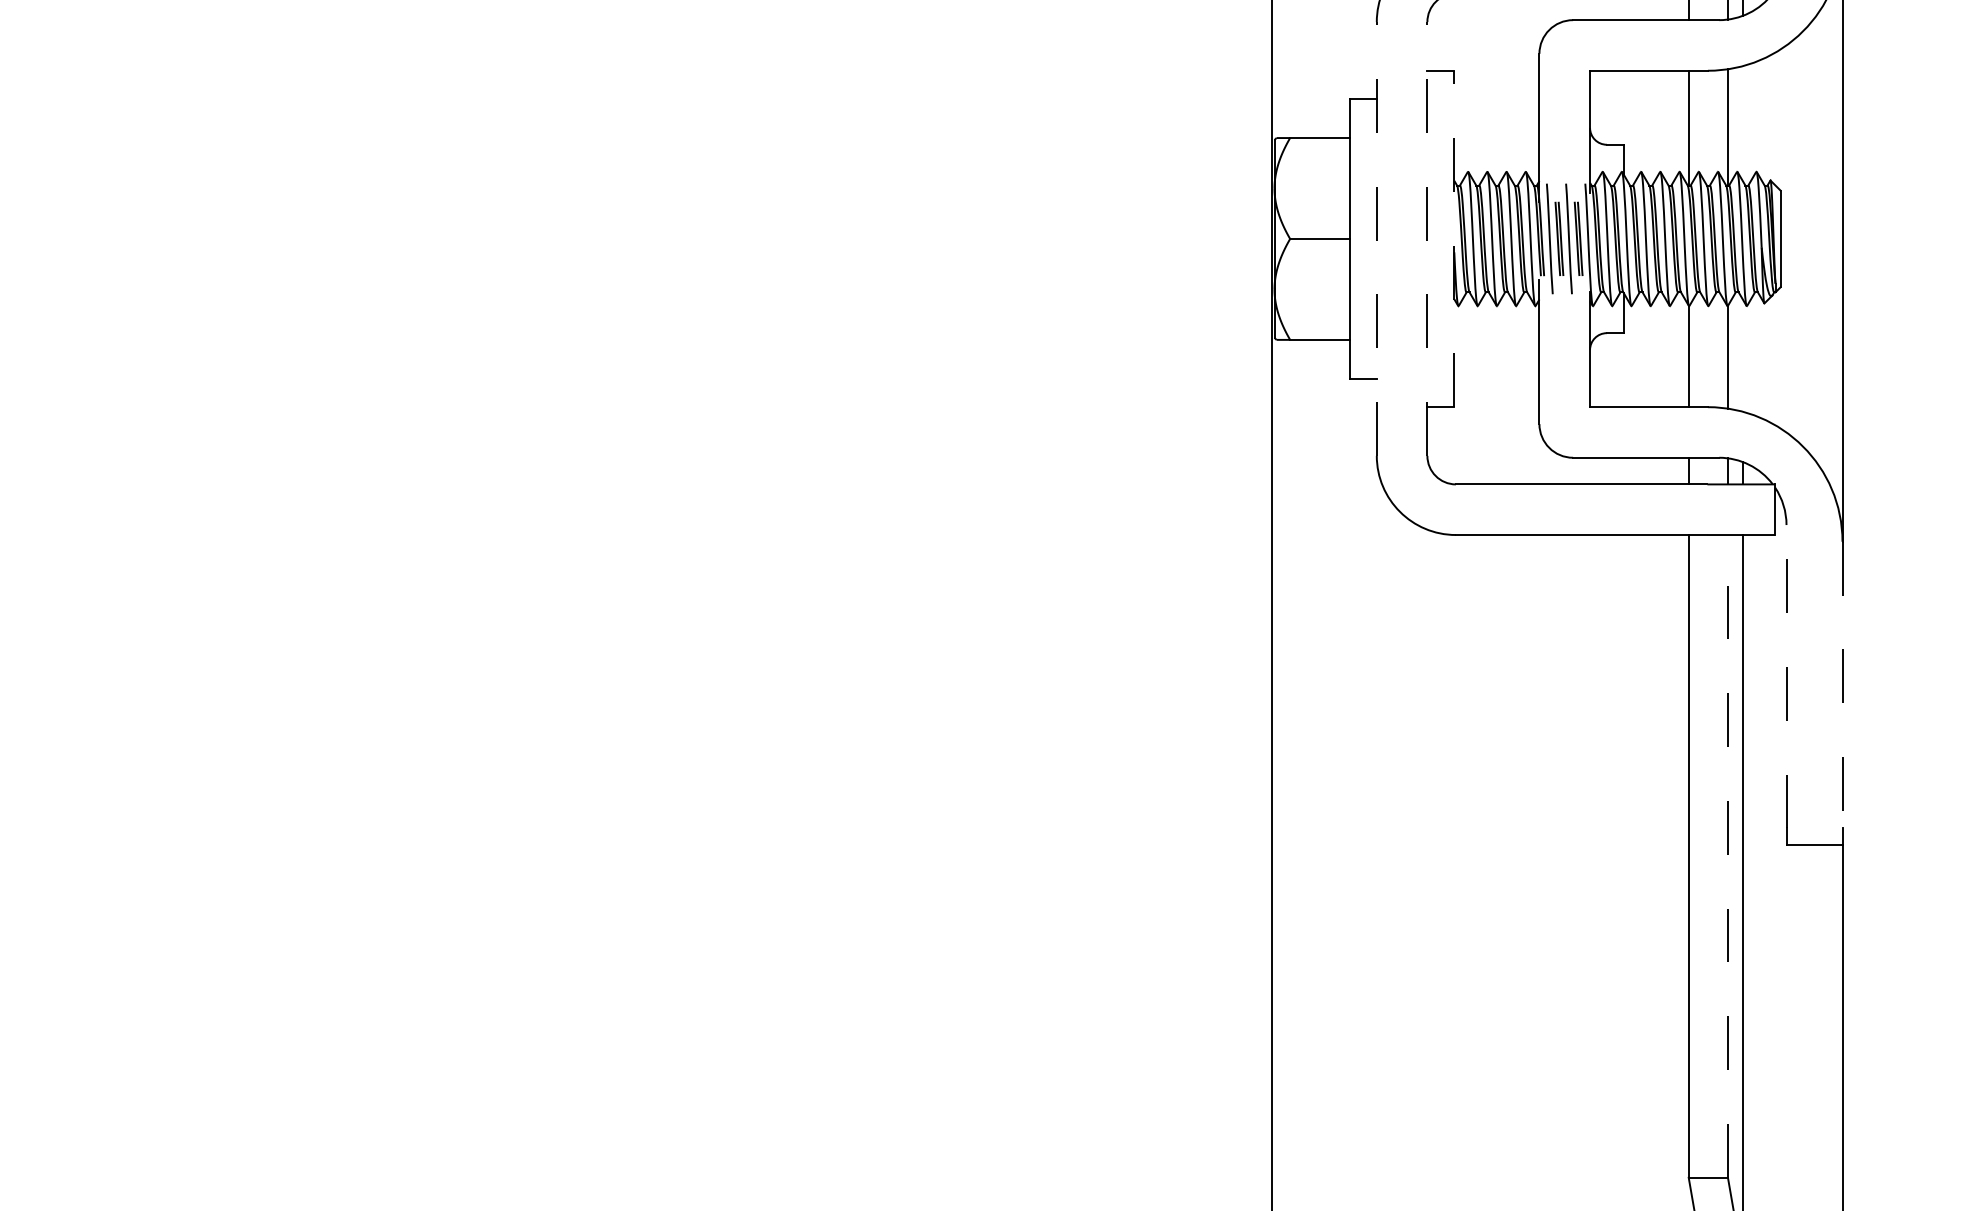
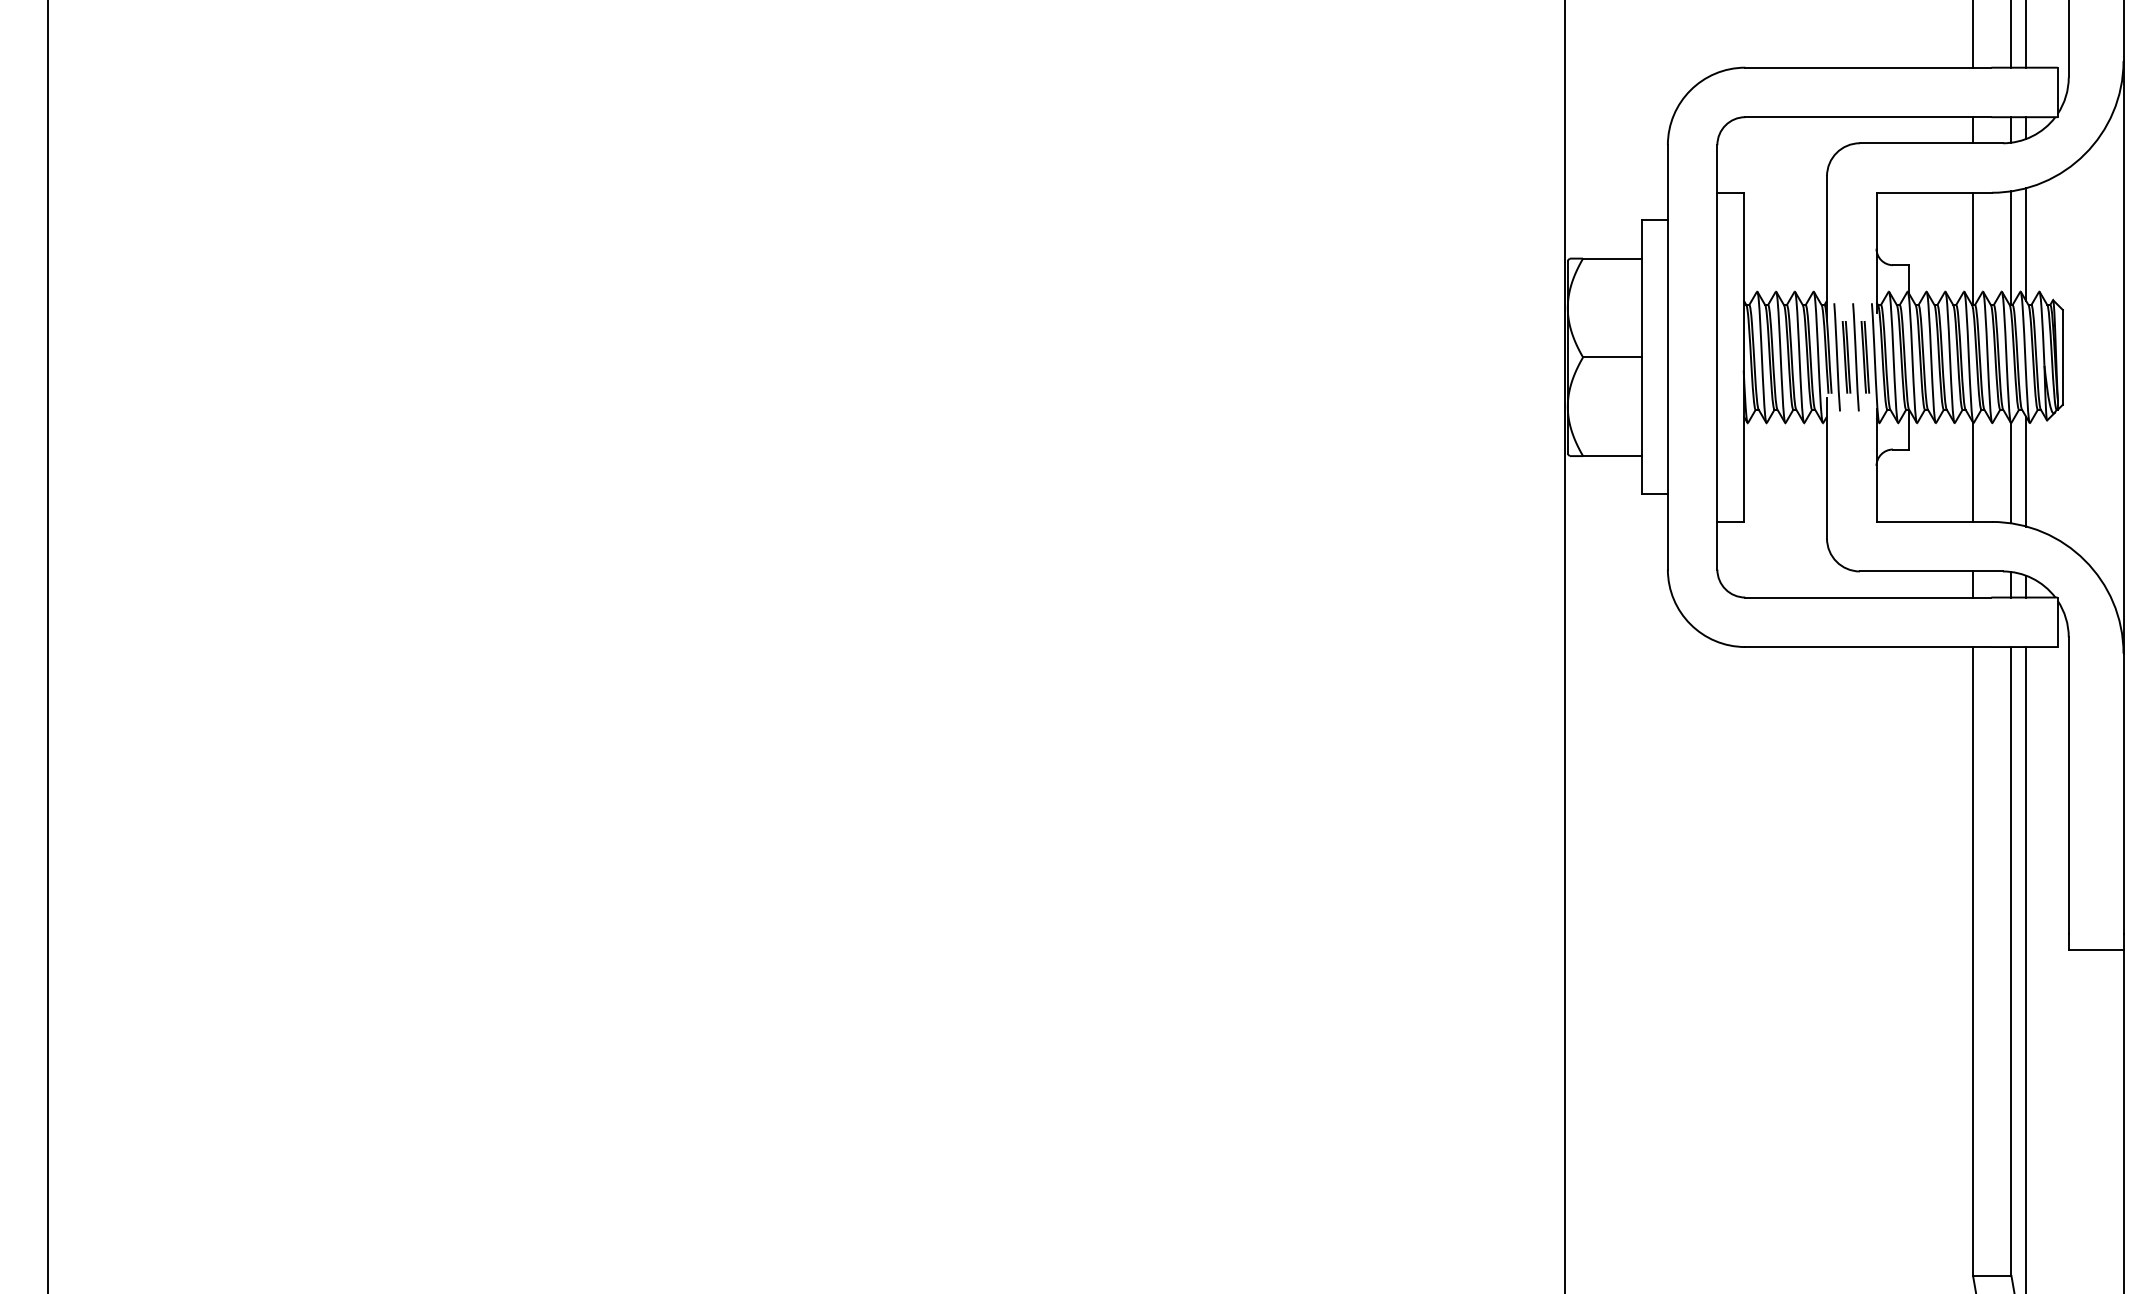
line: (1743, 123) -> (2026, 244), added
line: (1376, 238) -> (1667, 356), dashed -> solid
line: (1427, 238) -> (1717, 356), dashed -> solid
line: (1454, 239) -> (1743, 357), dashed -> solid
line: (1743, 355) -> (2026, 471), added
line: (1786, 676) -> (2068, 785), dashed -> solid
line: (1842, 685) -> (2123, 794), dashed -> solid
line: (1727, 855) -> (2011, 960), dashed -> solid

